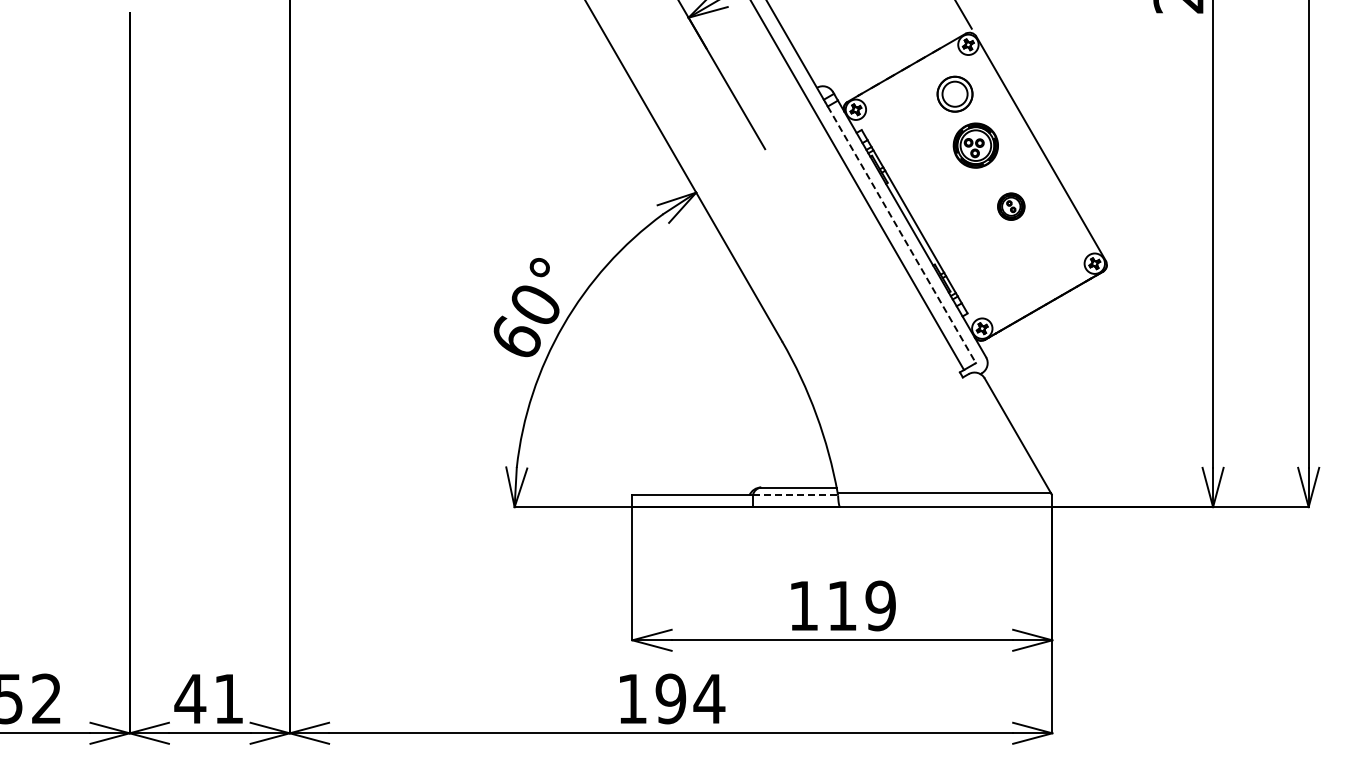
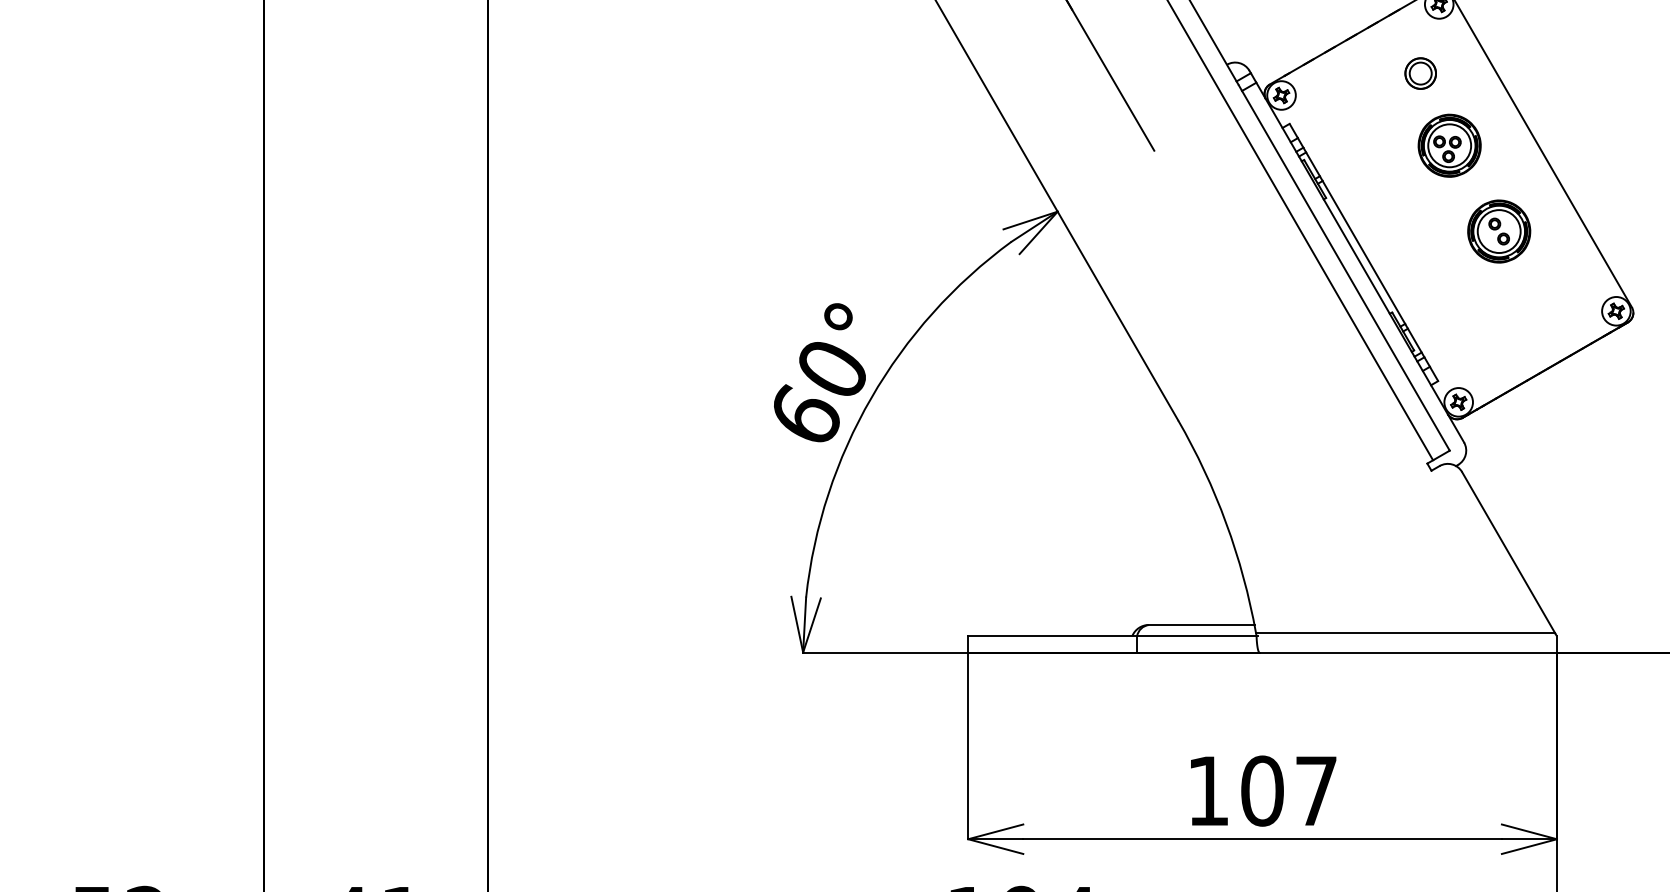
part: (955, 93) -> (1421, 72), size x0.62
part: (1011, 206) -> (1499, 231), size x1.67
line: (902, 235) -> (1346, 271), dashed -> solid
line: (795, 495) -> (1196, 636), dashed -> solid
text: (861, 605) -> (1289, 790), 119 -> 107

